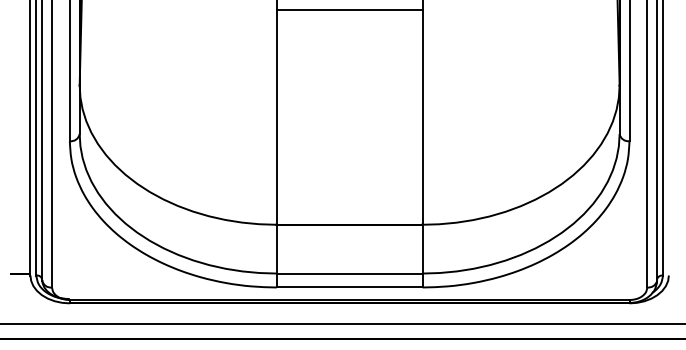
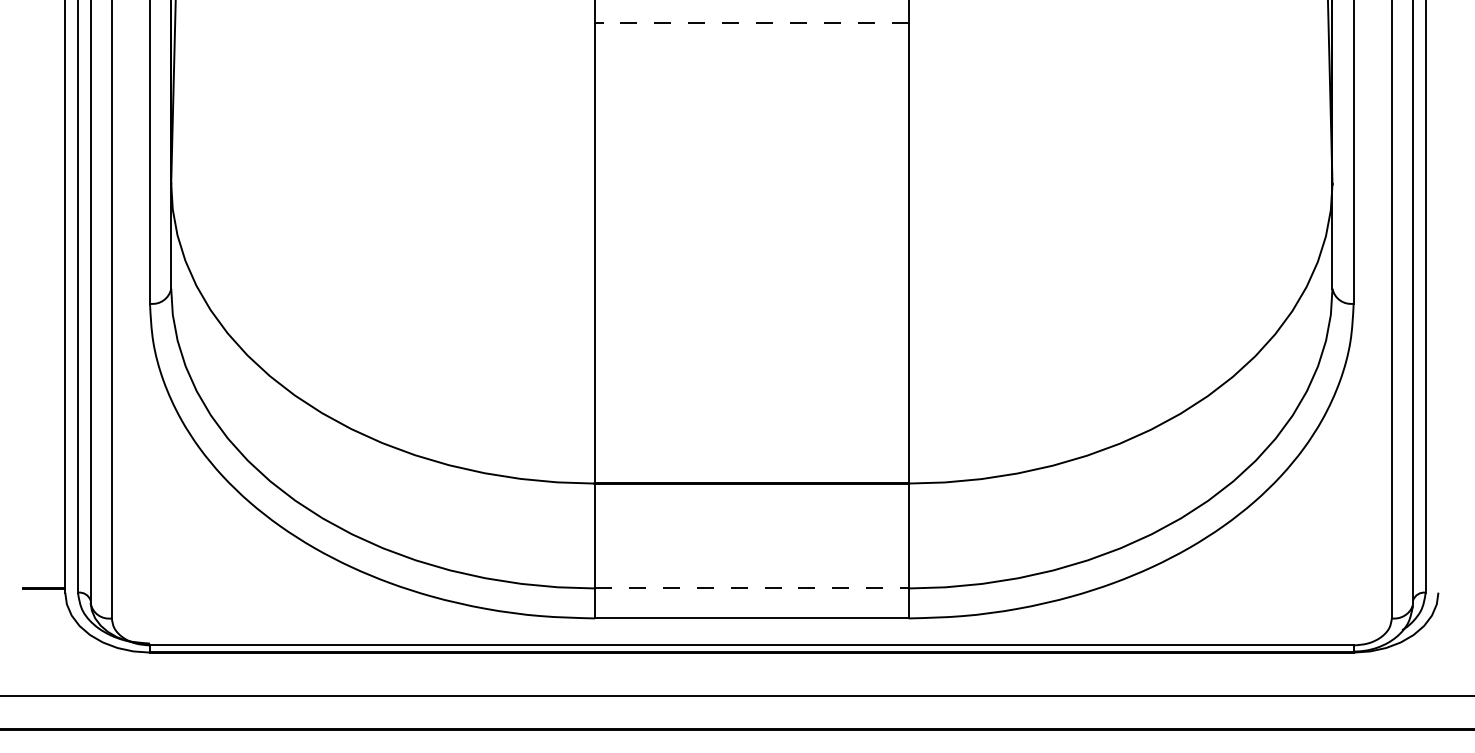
line: (349, 10) -> (751, 22), solid -> dashed
line: (349, 273) -> (751, 588), solid -> dashed

